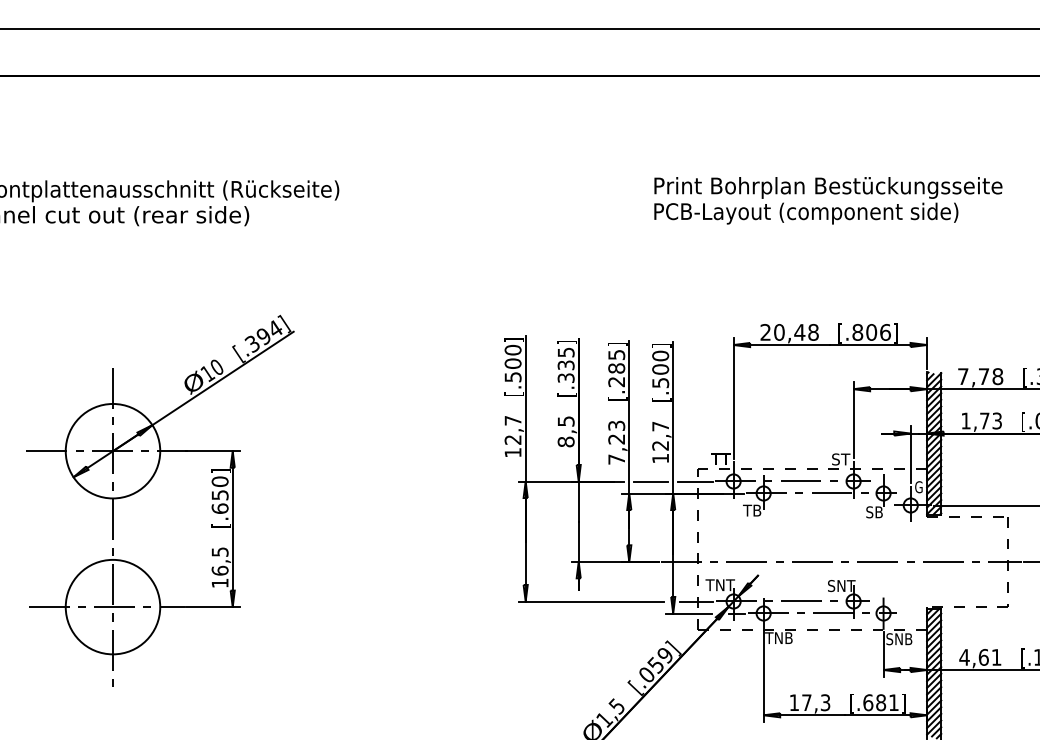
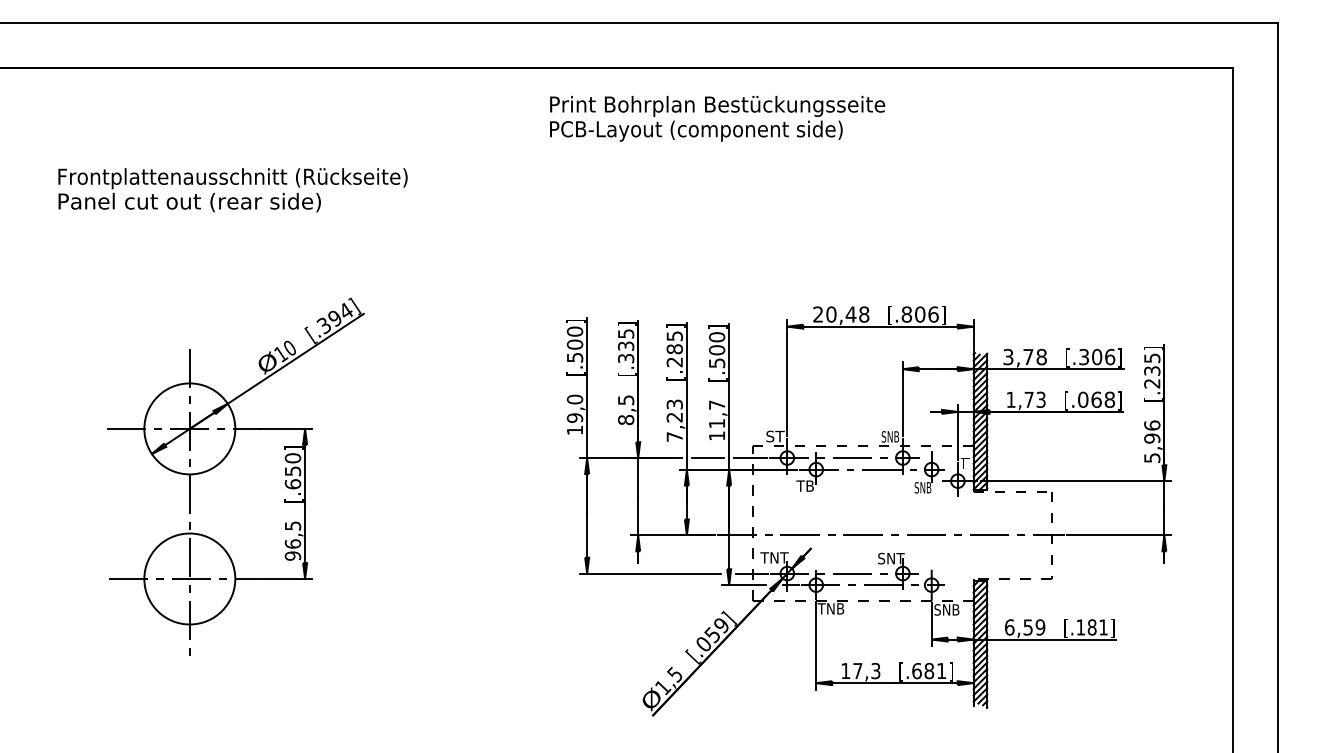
text: (828, 200) -> (717, 118), moved
text: (963, 376) -> (1008, 356), 7,78 -> 3,78
text: (512, 430) -> (574, 408), 12,7 -> 19,0
text: (660, 445) -> (716, 423), 12,7 -> 11,7
text: (720, 459) -> (774, 436), TT -> ST
text: (840, 459) -> (890, 436), ST -> SNB
text: (918, 487) -> (965, 463), G -> TT
text: (874, 512) -> (922, 487), SB -> SNB
text: (219, 582) -> (292, 555), 16,5 -> 96,5
text: (979, 657) -> (1024, 627), 4,61 -> 6,59

